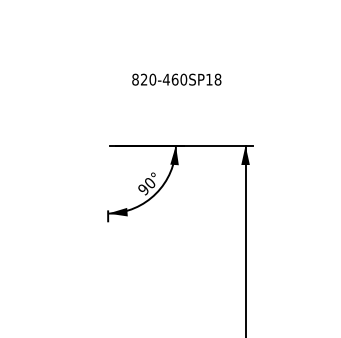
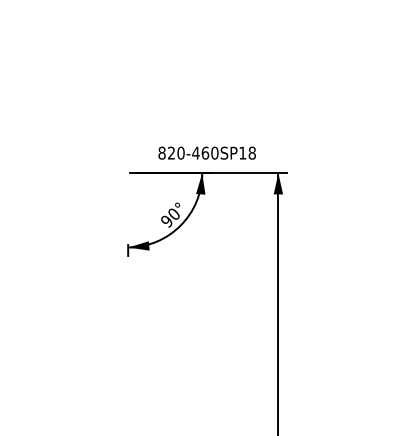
text: (176, 79) -> (206, 152), moved

